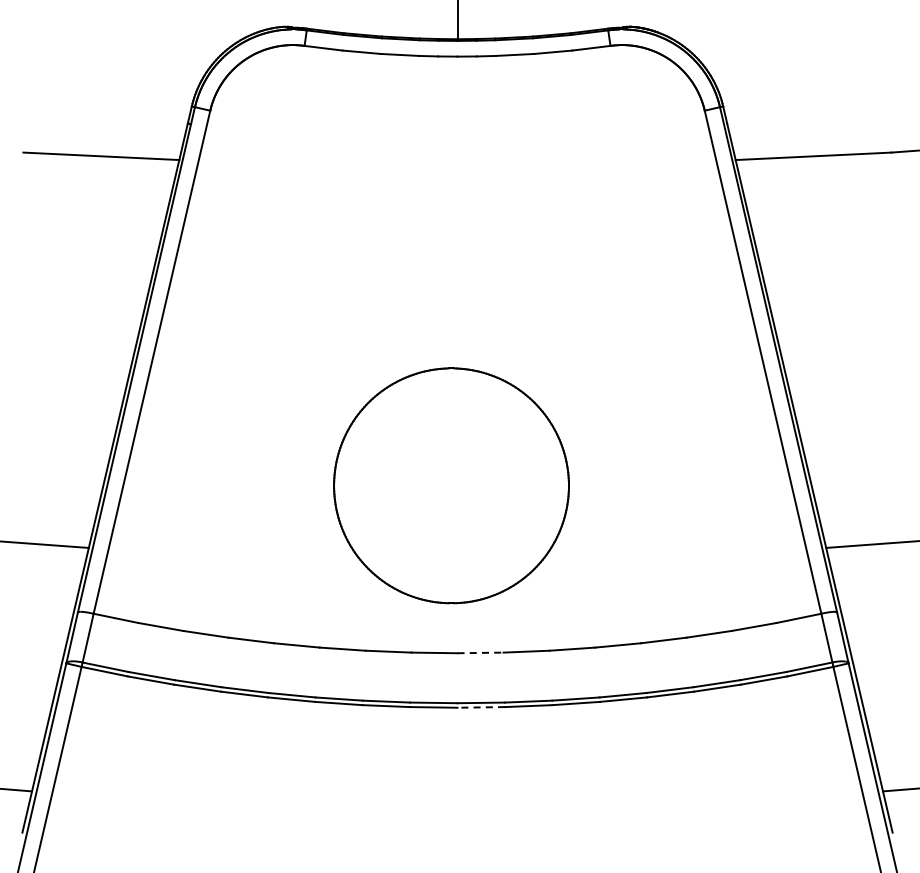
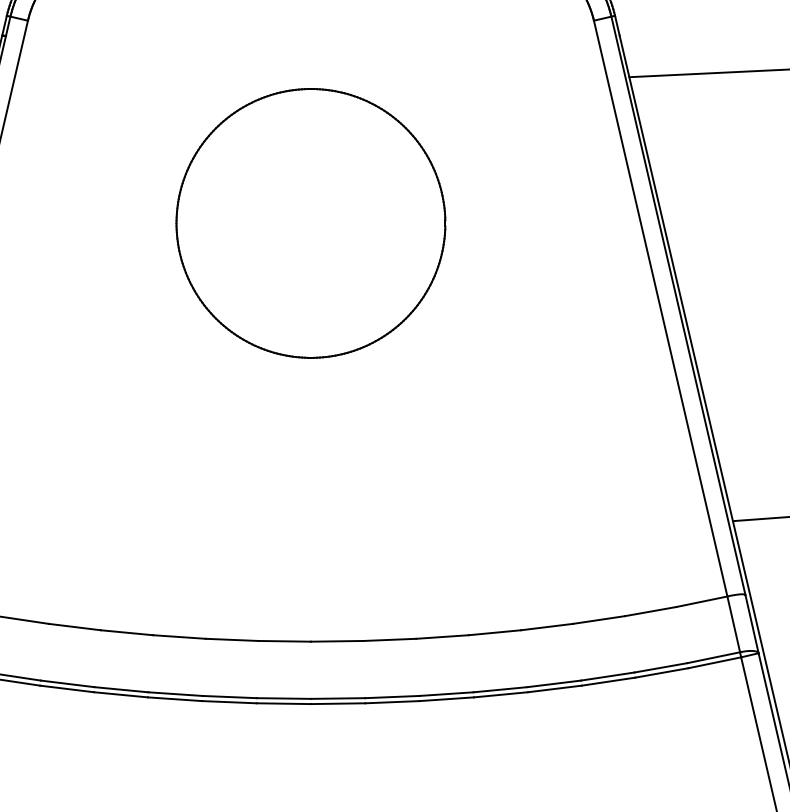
part: (451, 485) -> (310, 223), moved
line: (481, 652) -> (338, 640), dashed -> solid
line: (481, 707) -> (338, 703), dashed -> solid

